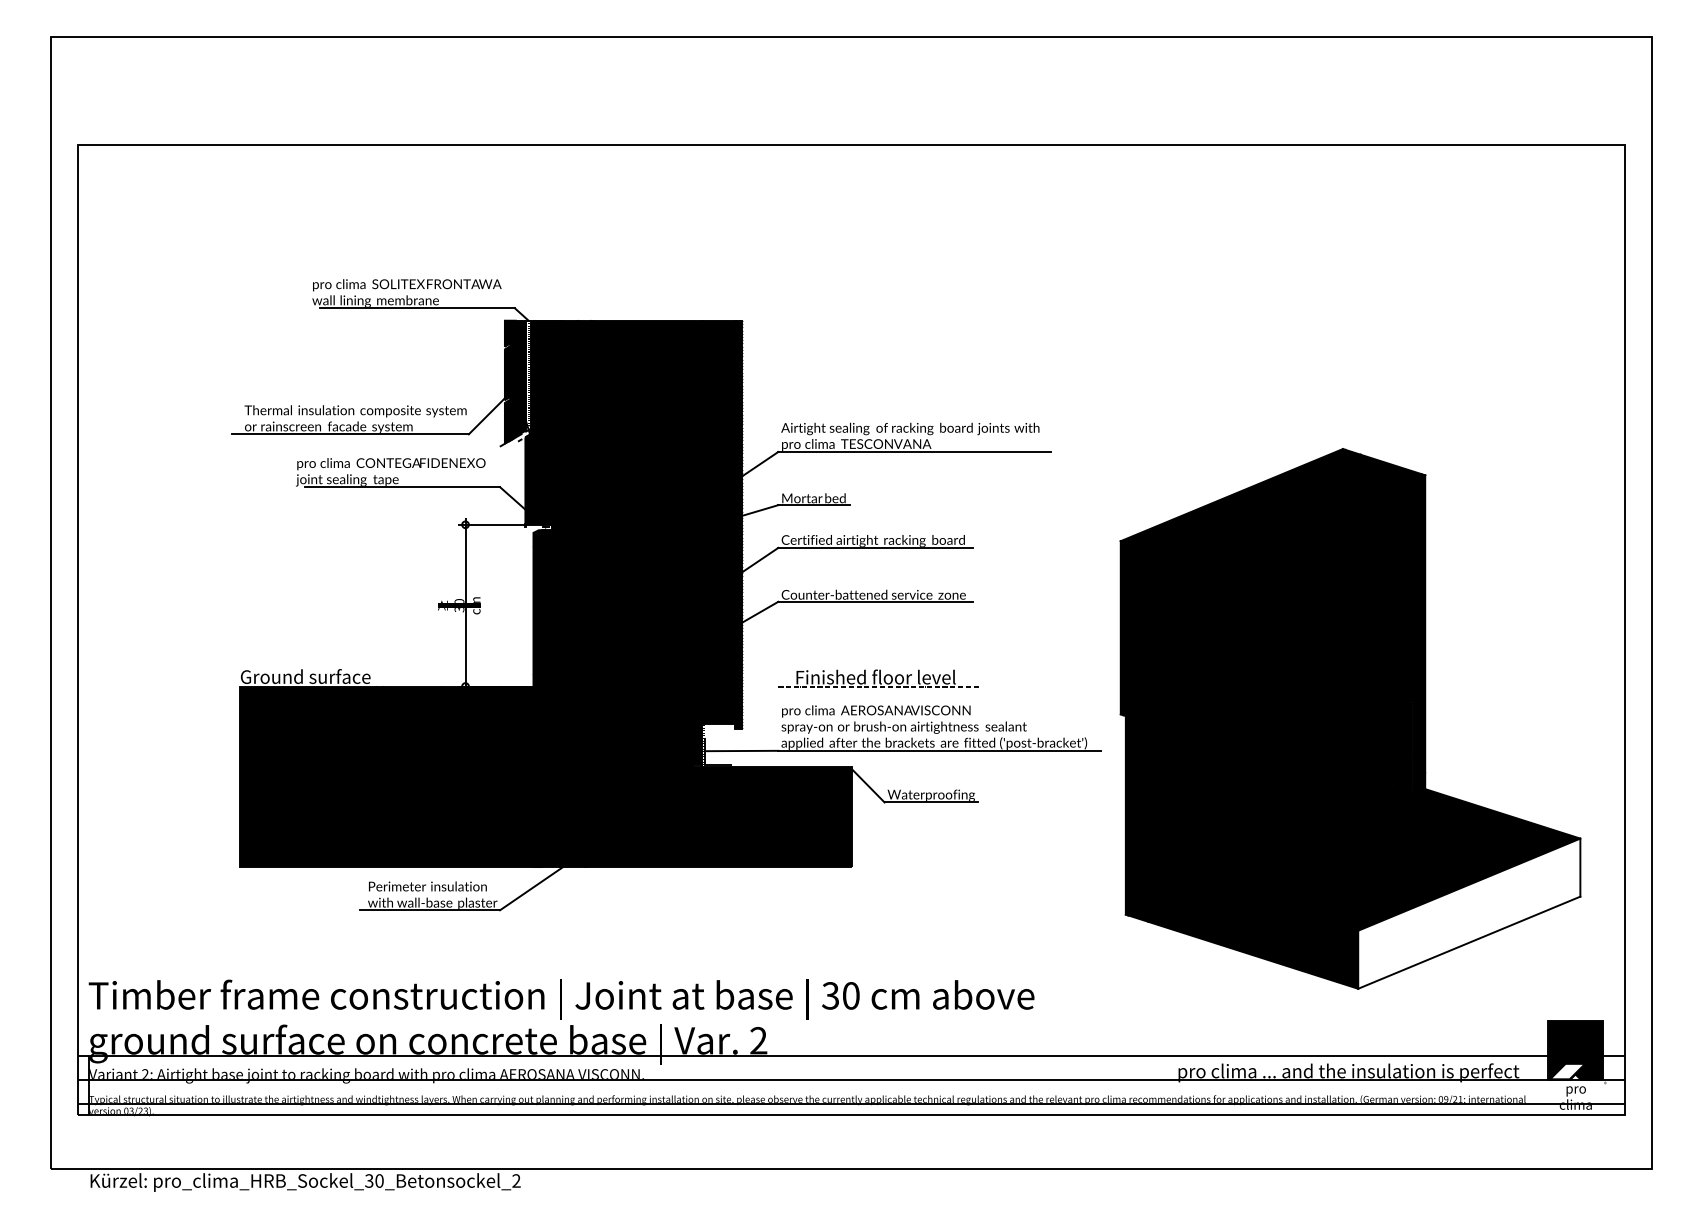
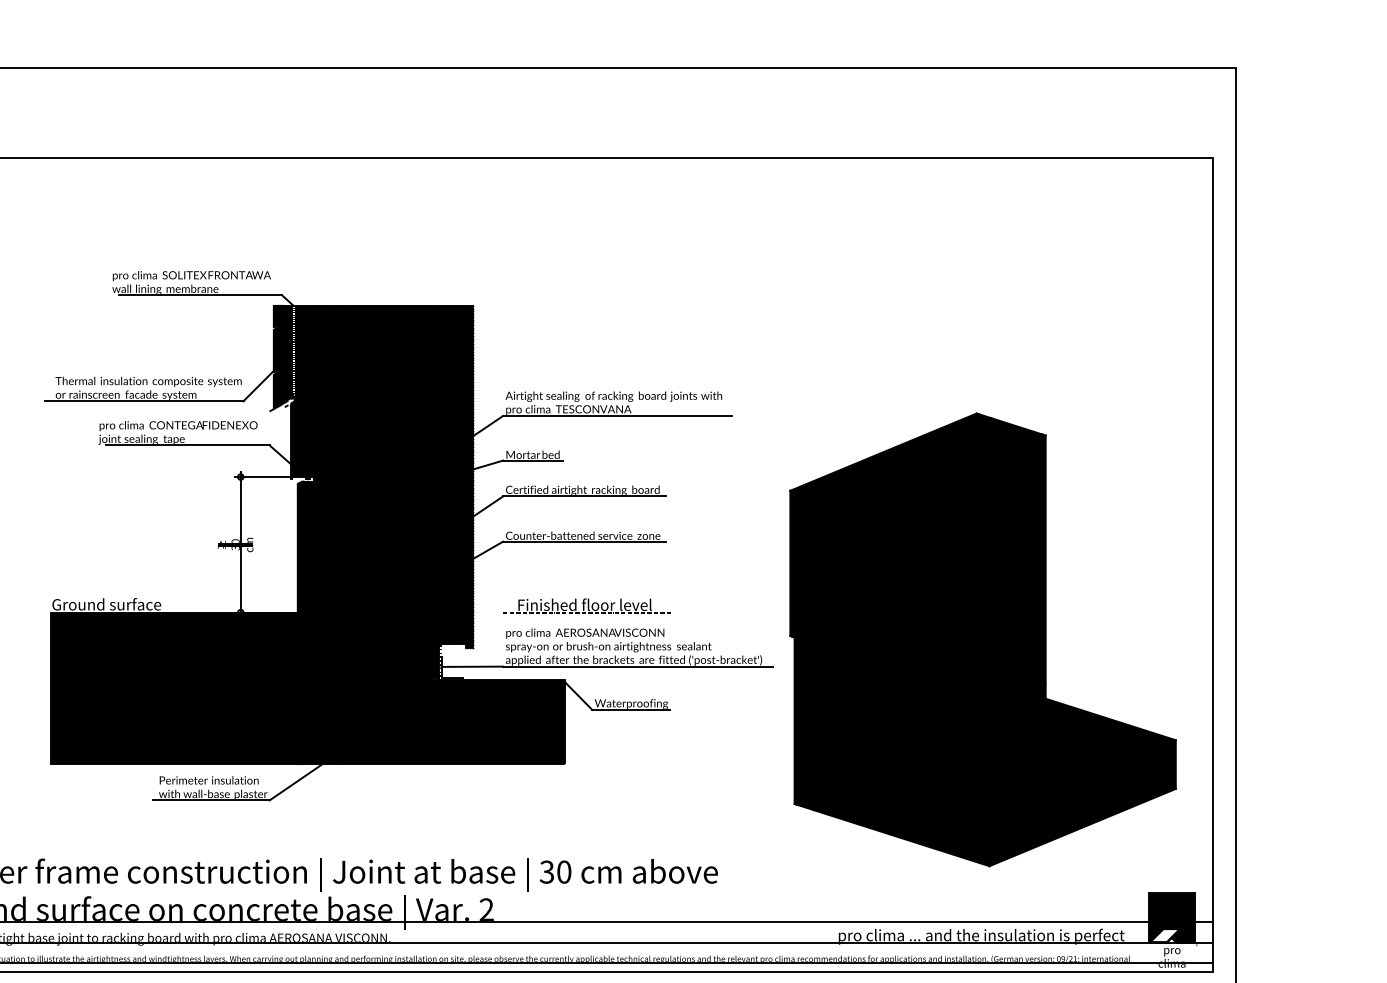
fill: (1469, 913) -> (1082, 803), added

